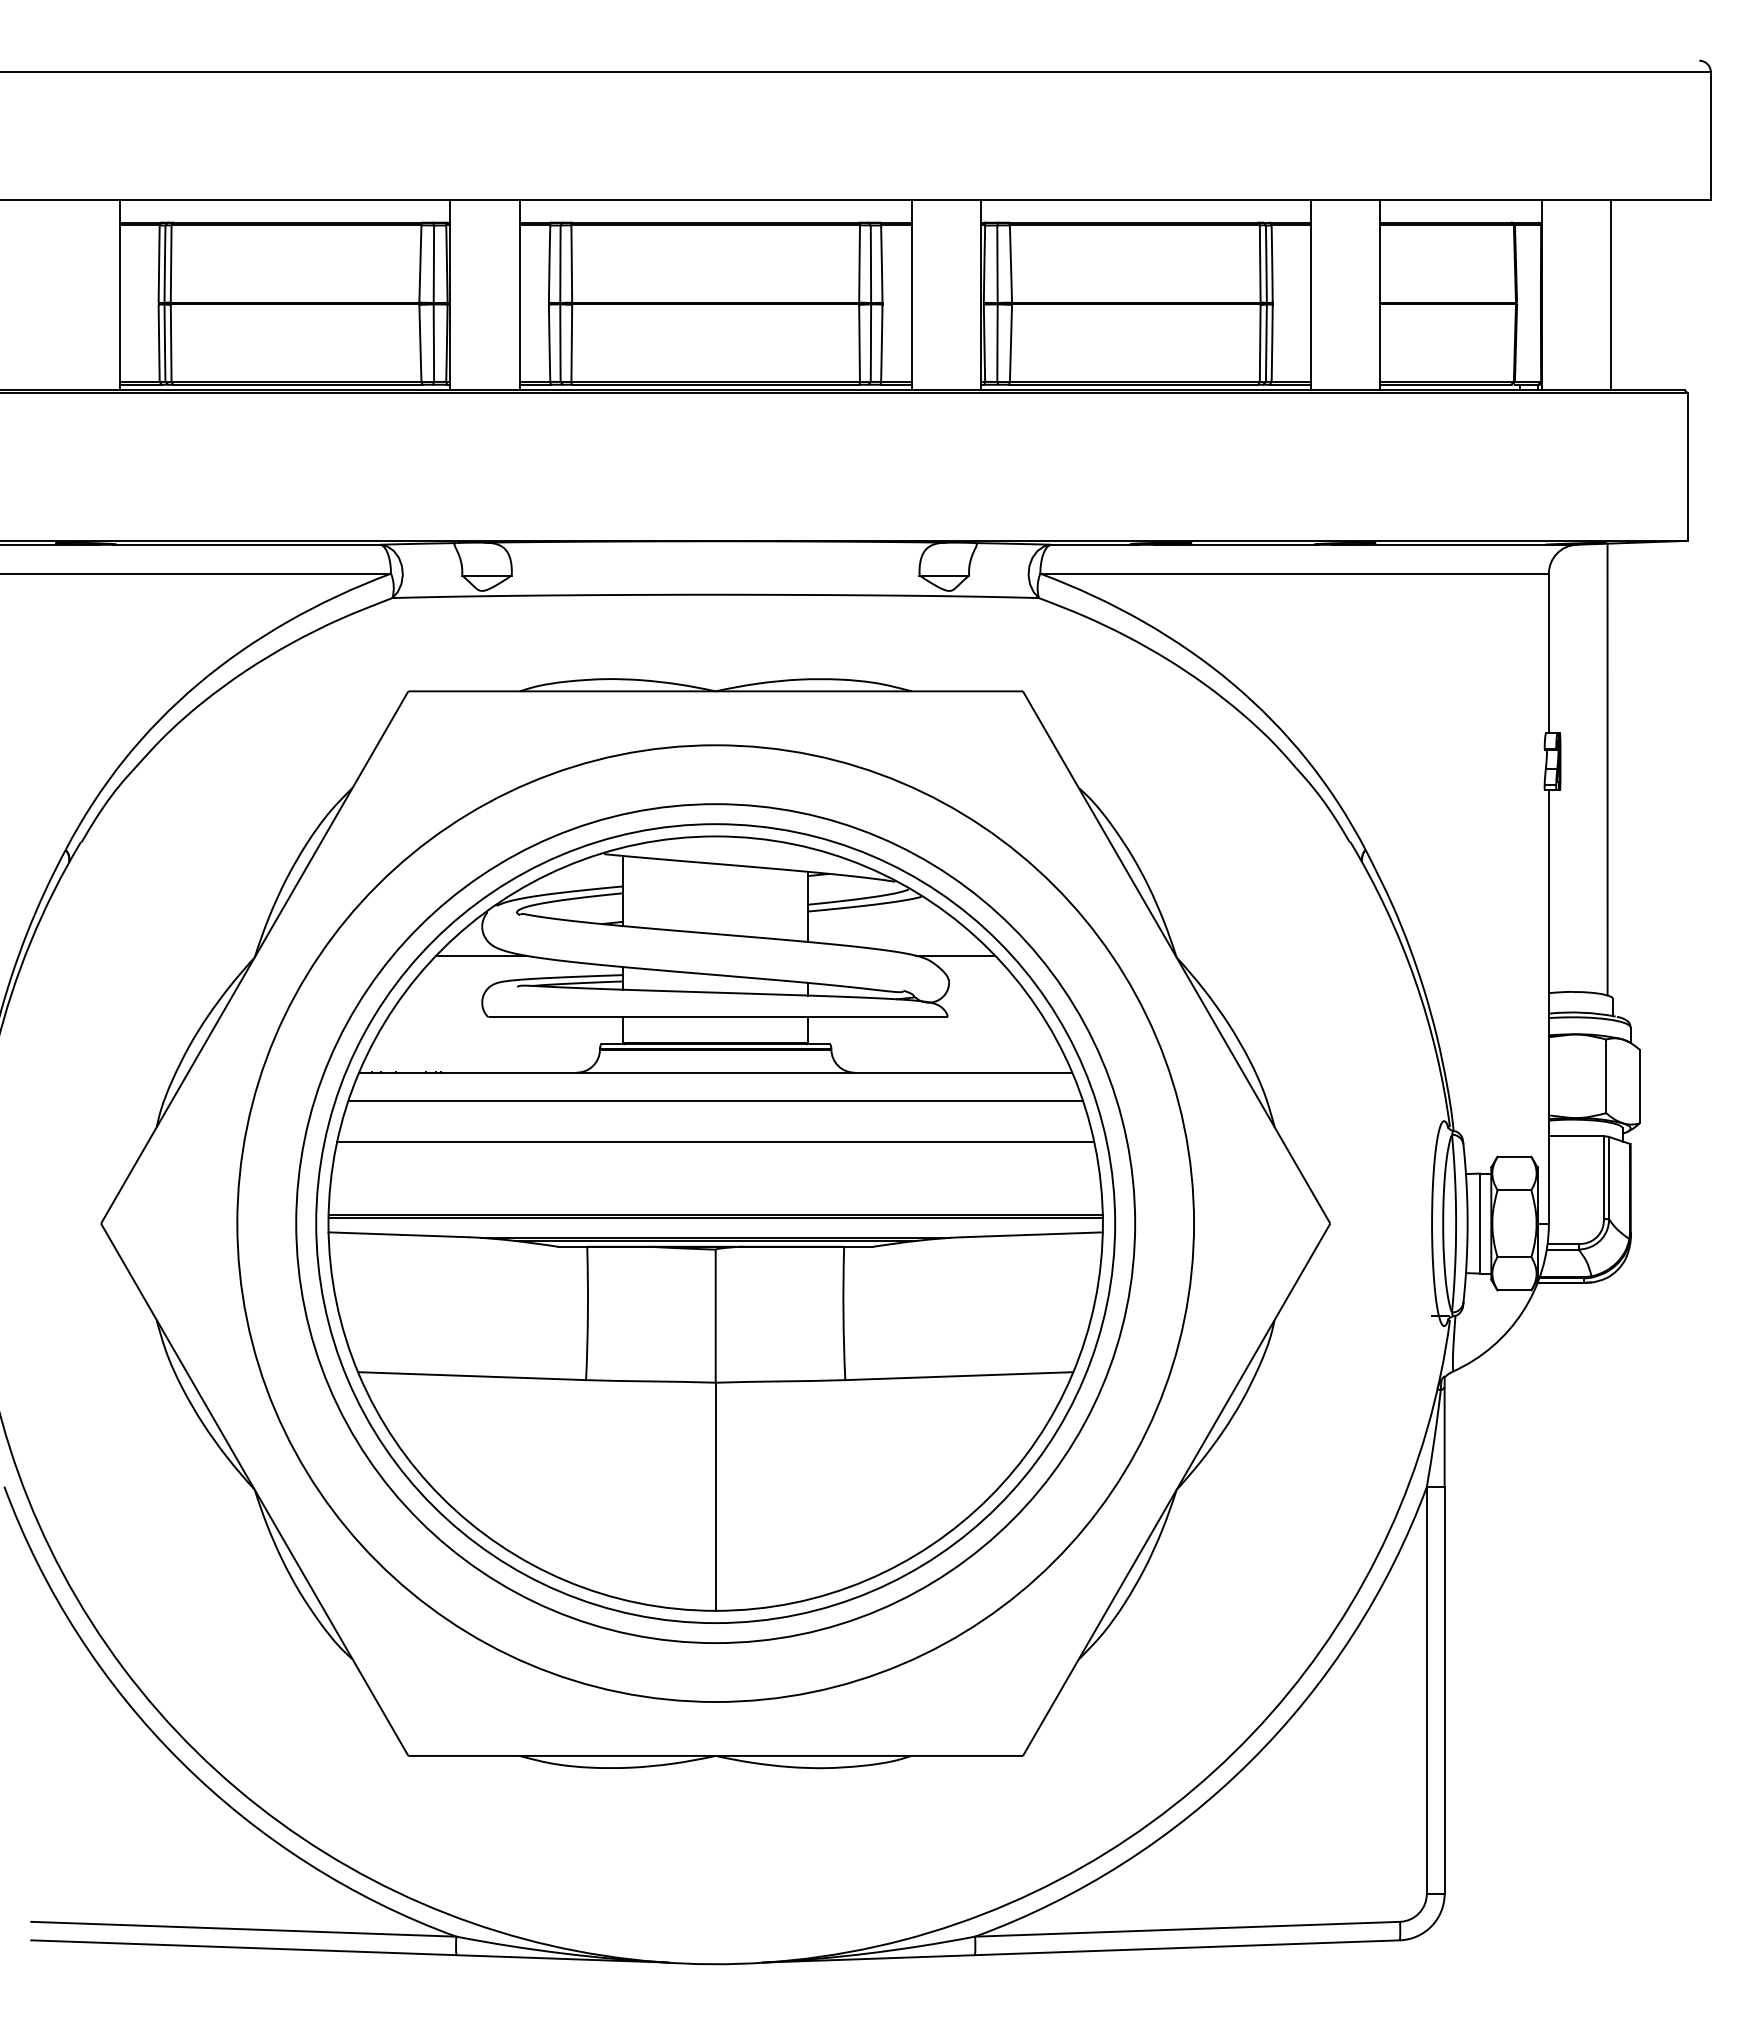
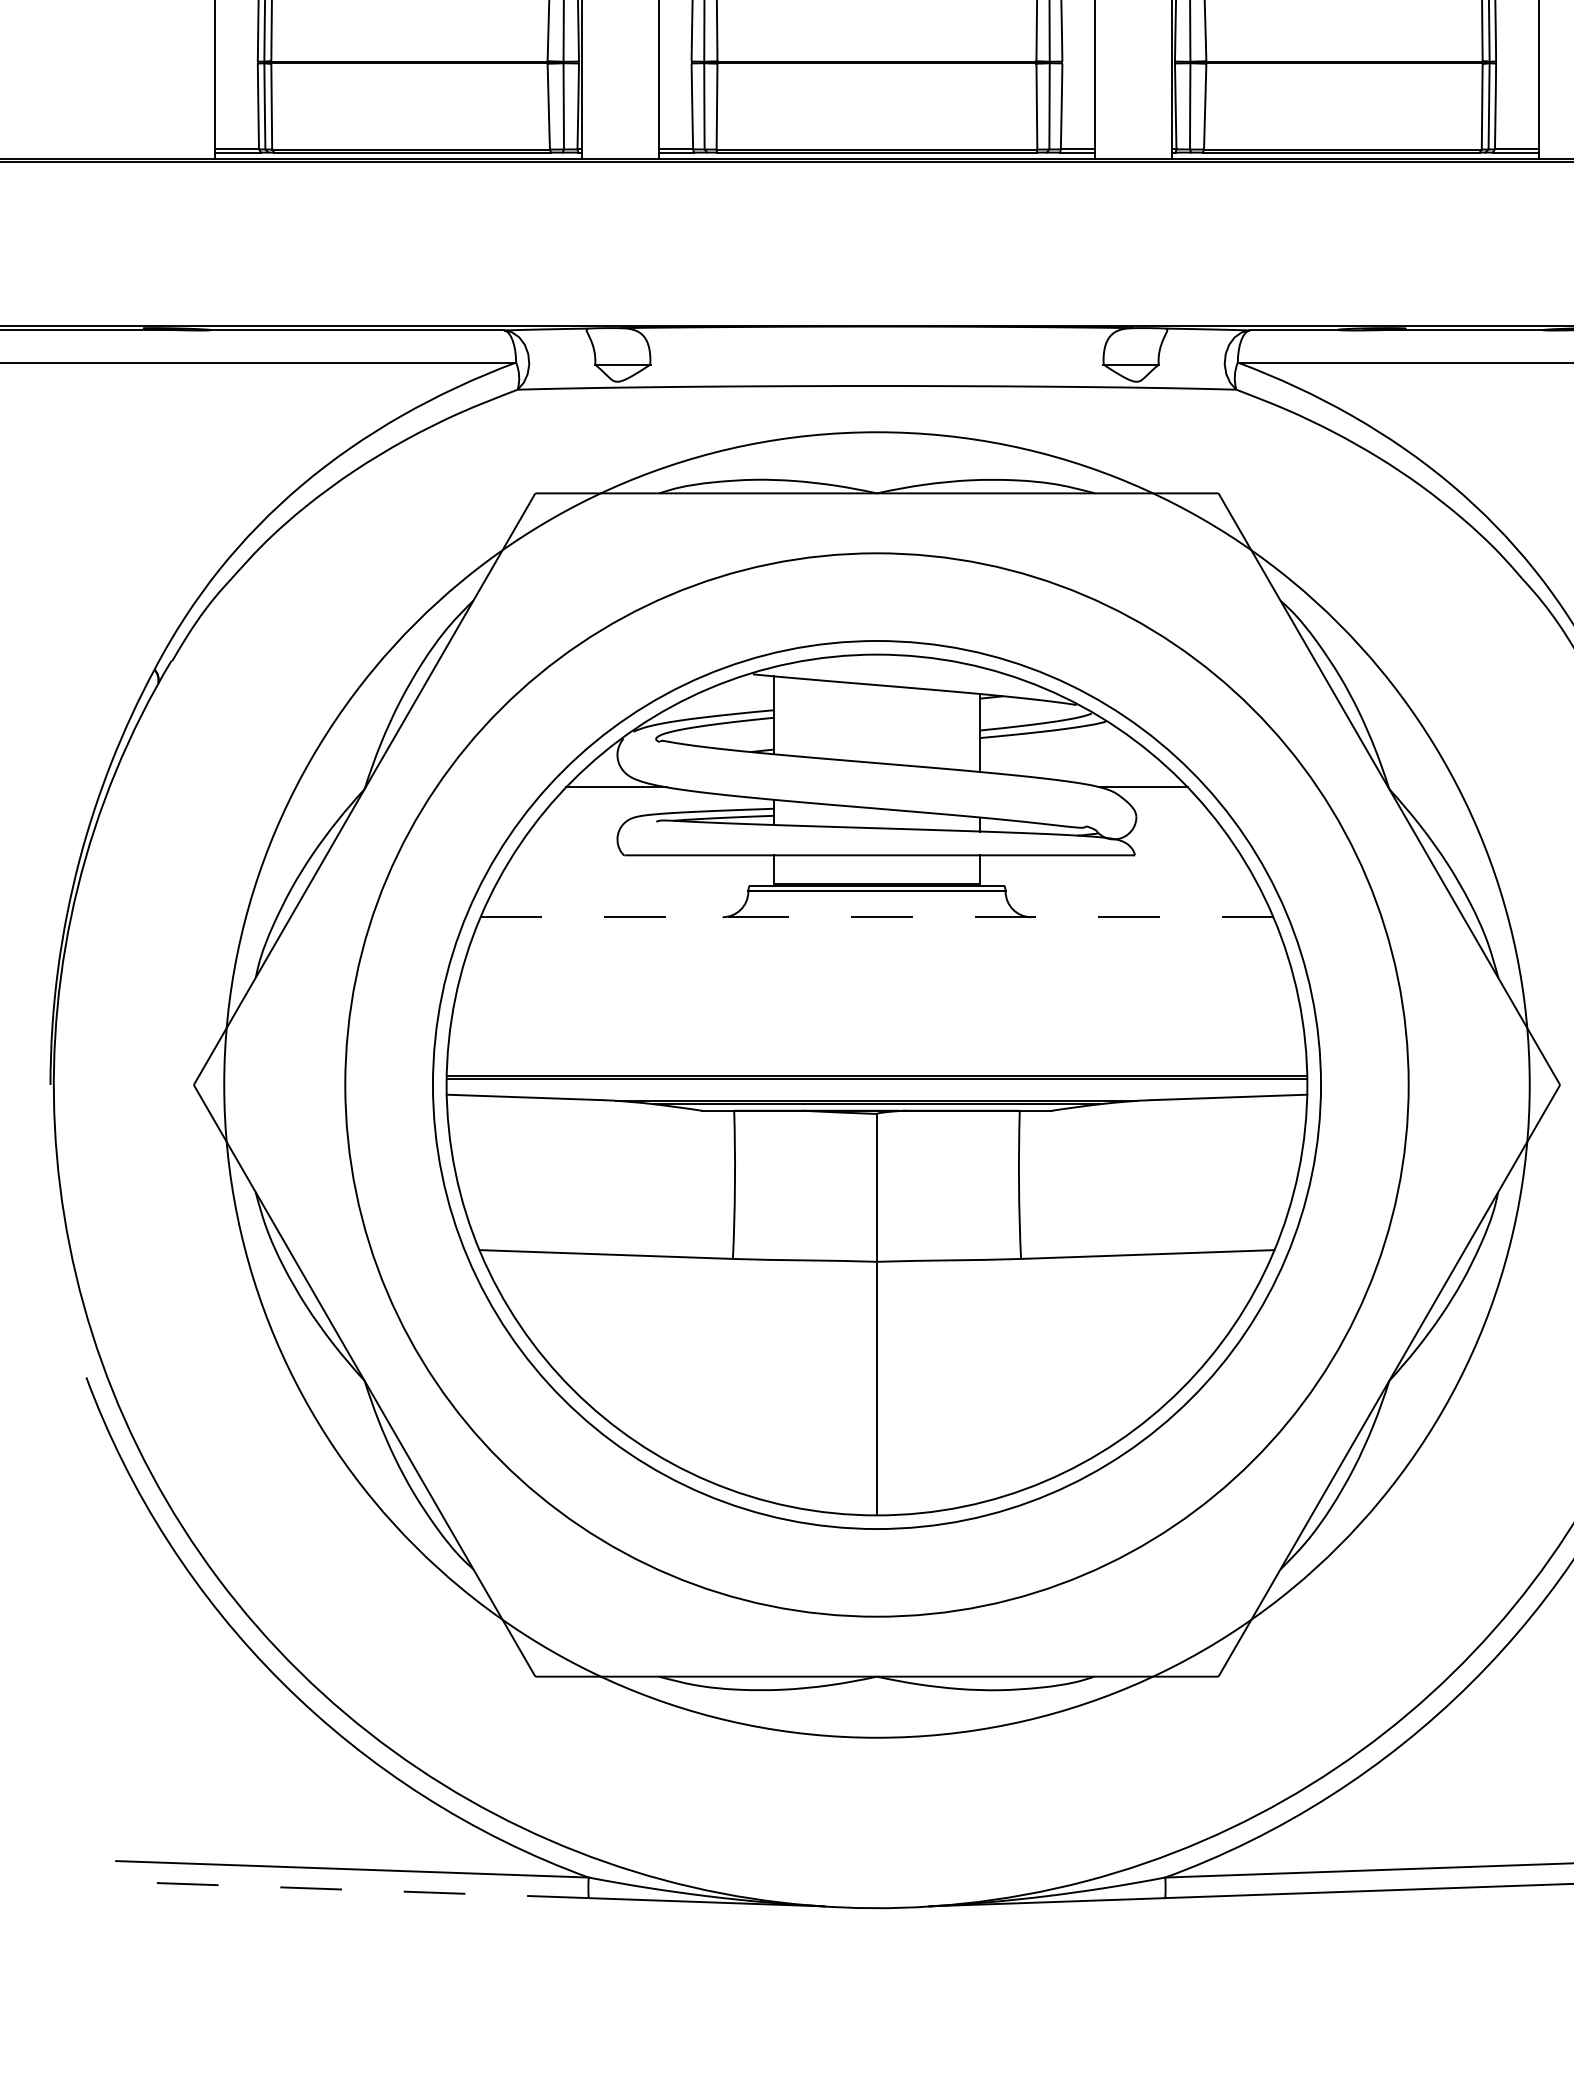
line: (715, 1072) -> (876, 917), solid -> dashed
line: (715, 1100) -> (876, 948), removed
line: (715, 1142) -> (876, 994), removed
circle: (715, 1223) -> (876, 1084), size x1.4
line: (243, 1947) -> (352, 1889), solid -> dashed

